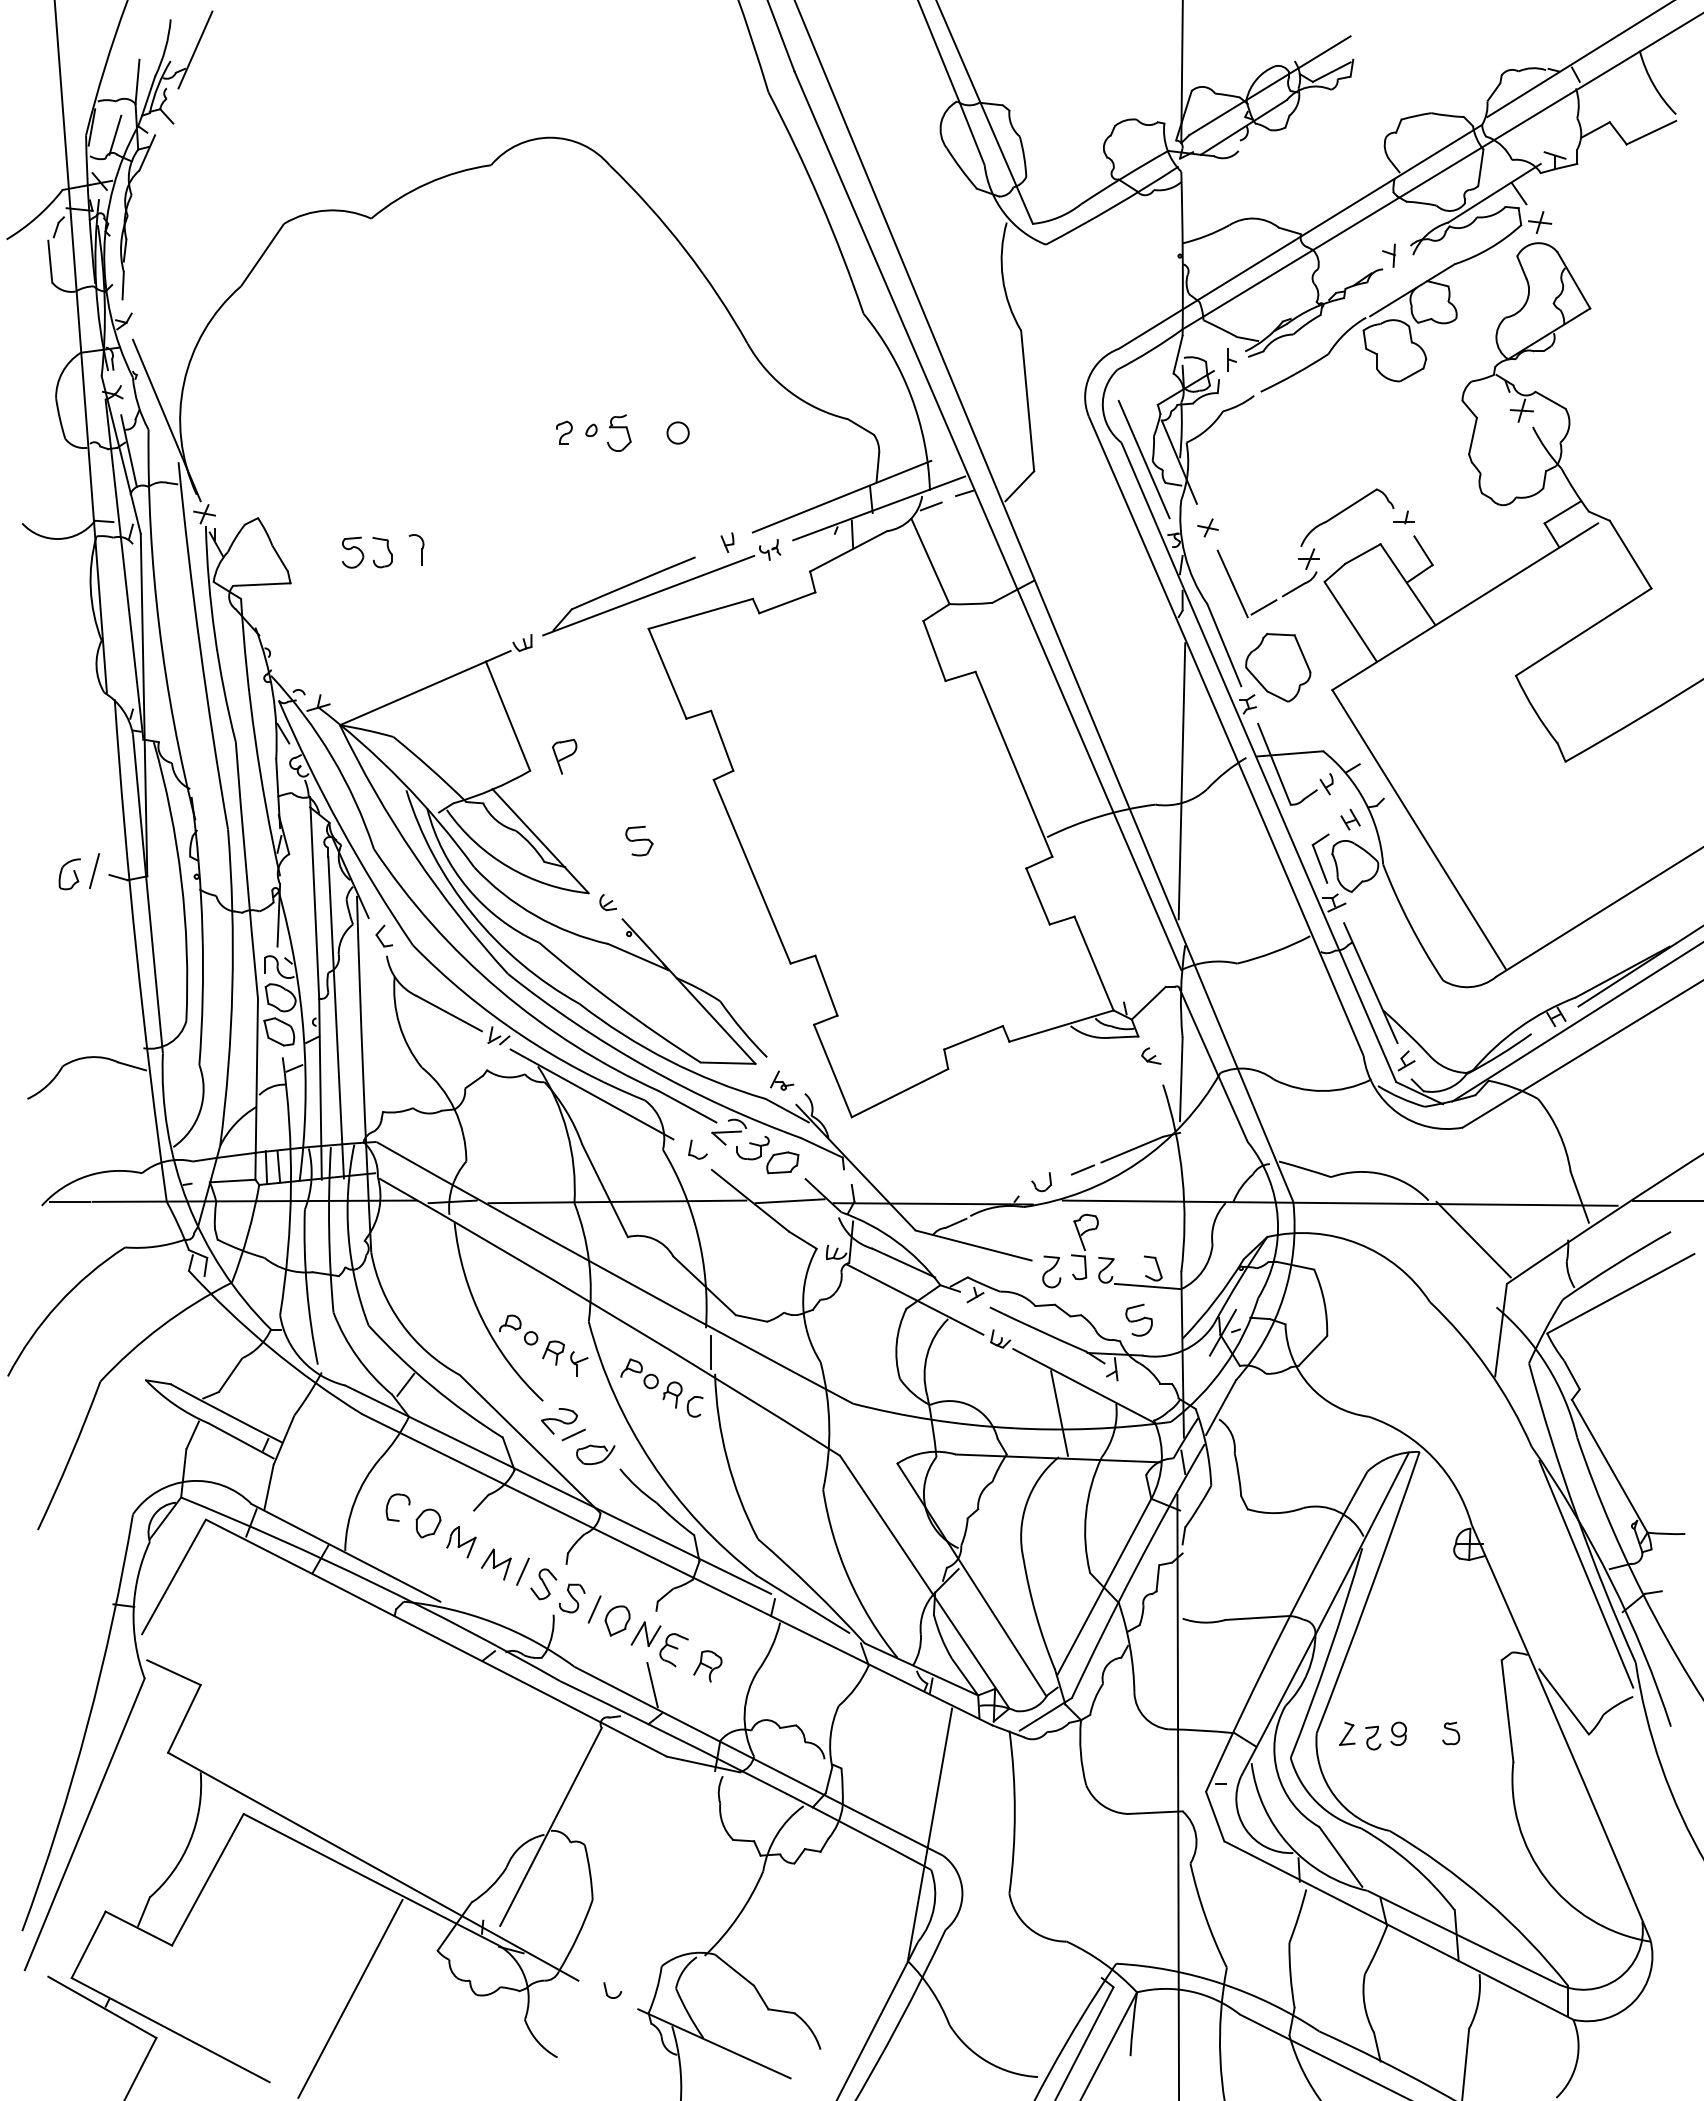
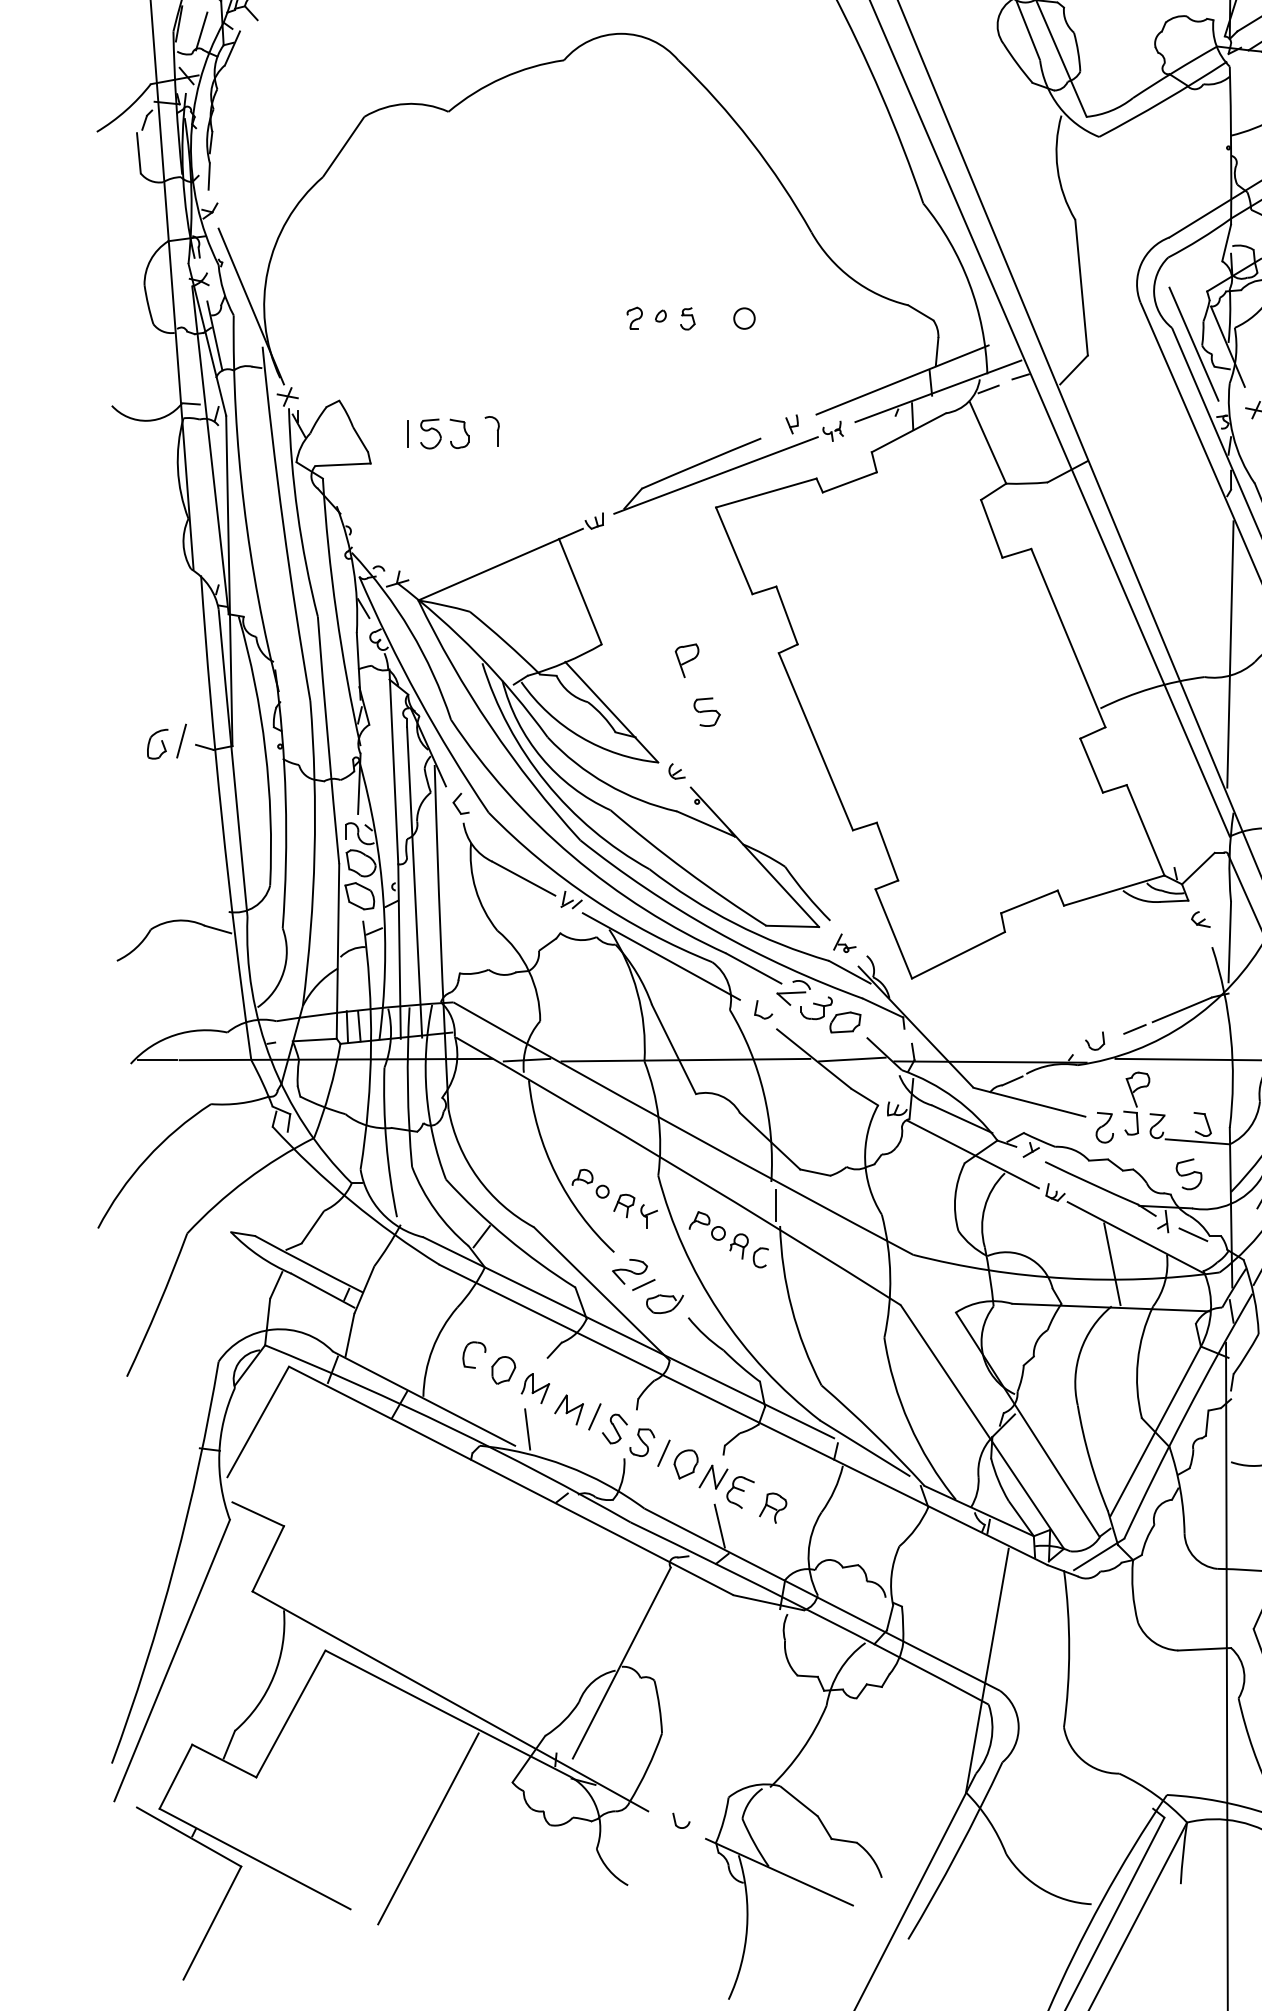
part: (619, 433) -> (687, 319), size x0.62
line: (329, 552) -> (408, 433), added
part: (564, 756) -> (686, 660), moved
line: (1143, 1382) -> (1193, 1234), added
line: (452, 1584) -> (526, 1429), added

